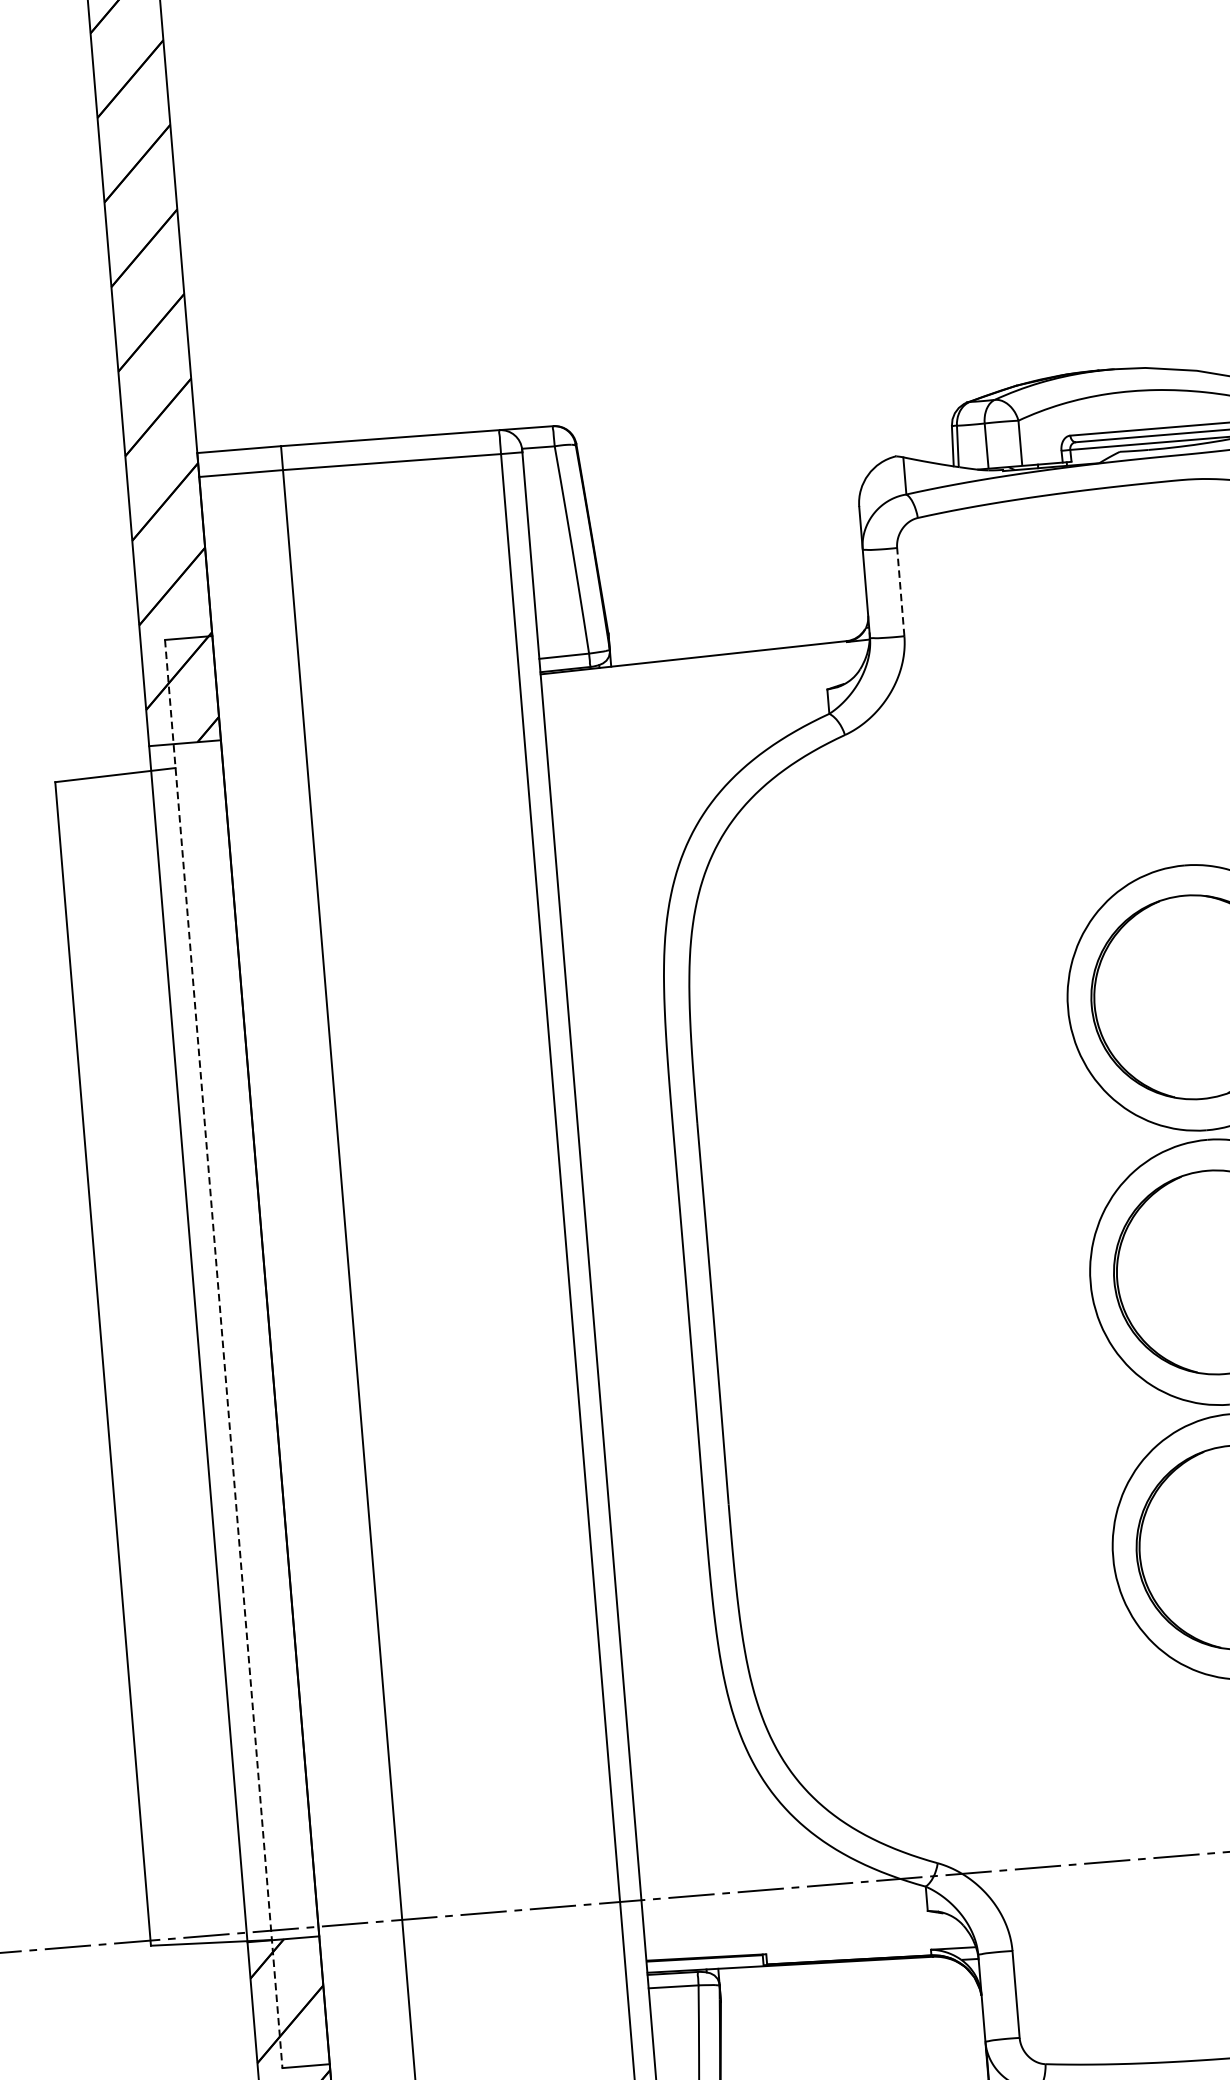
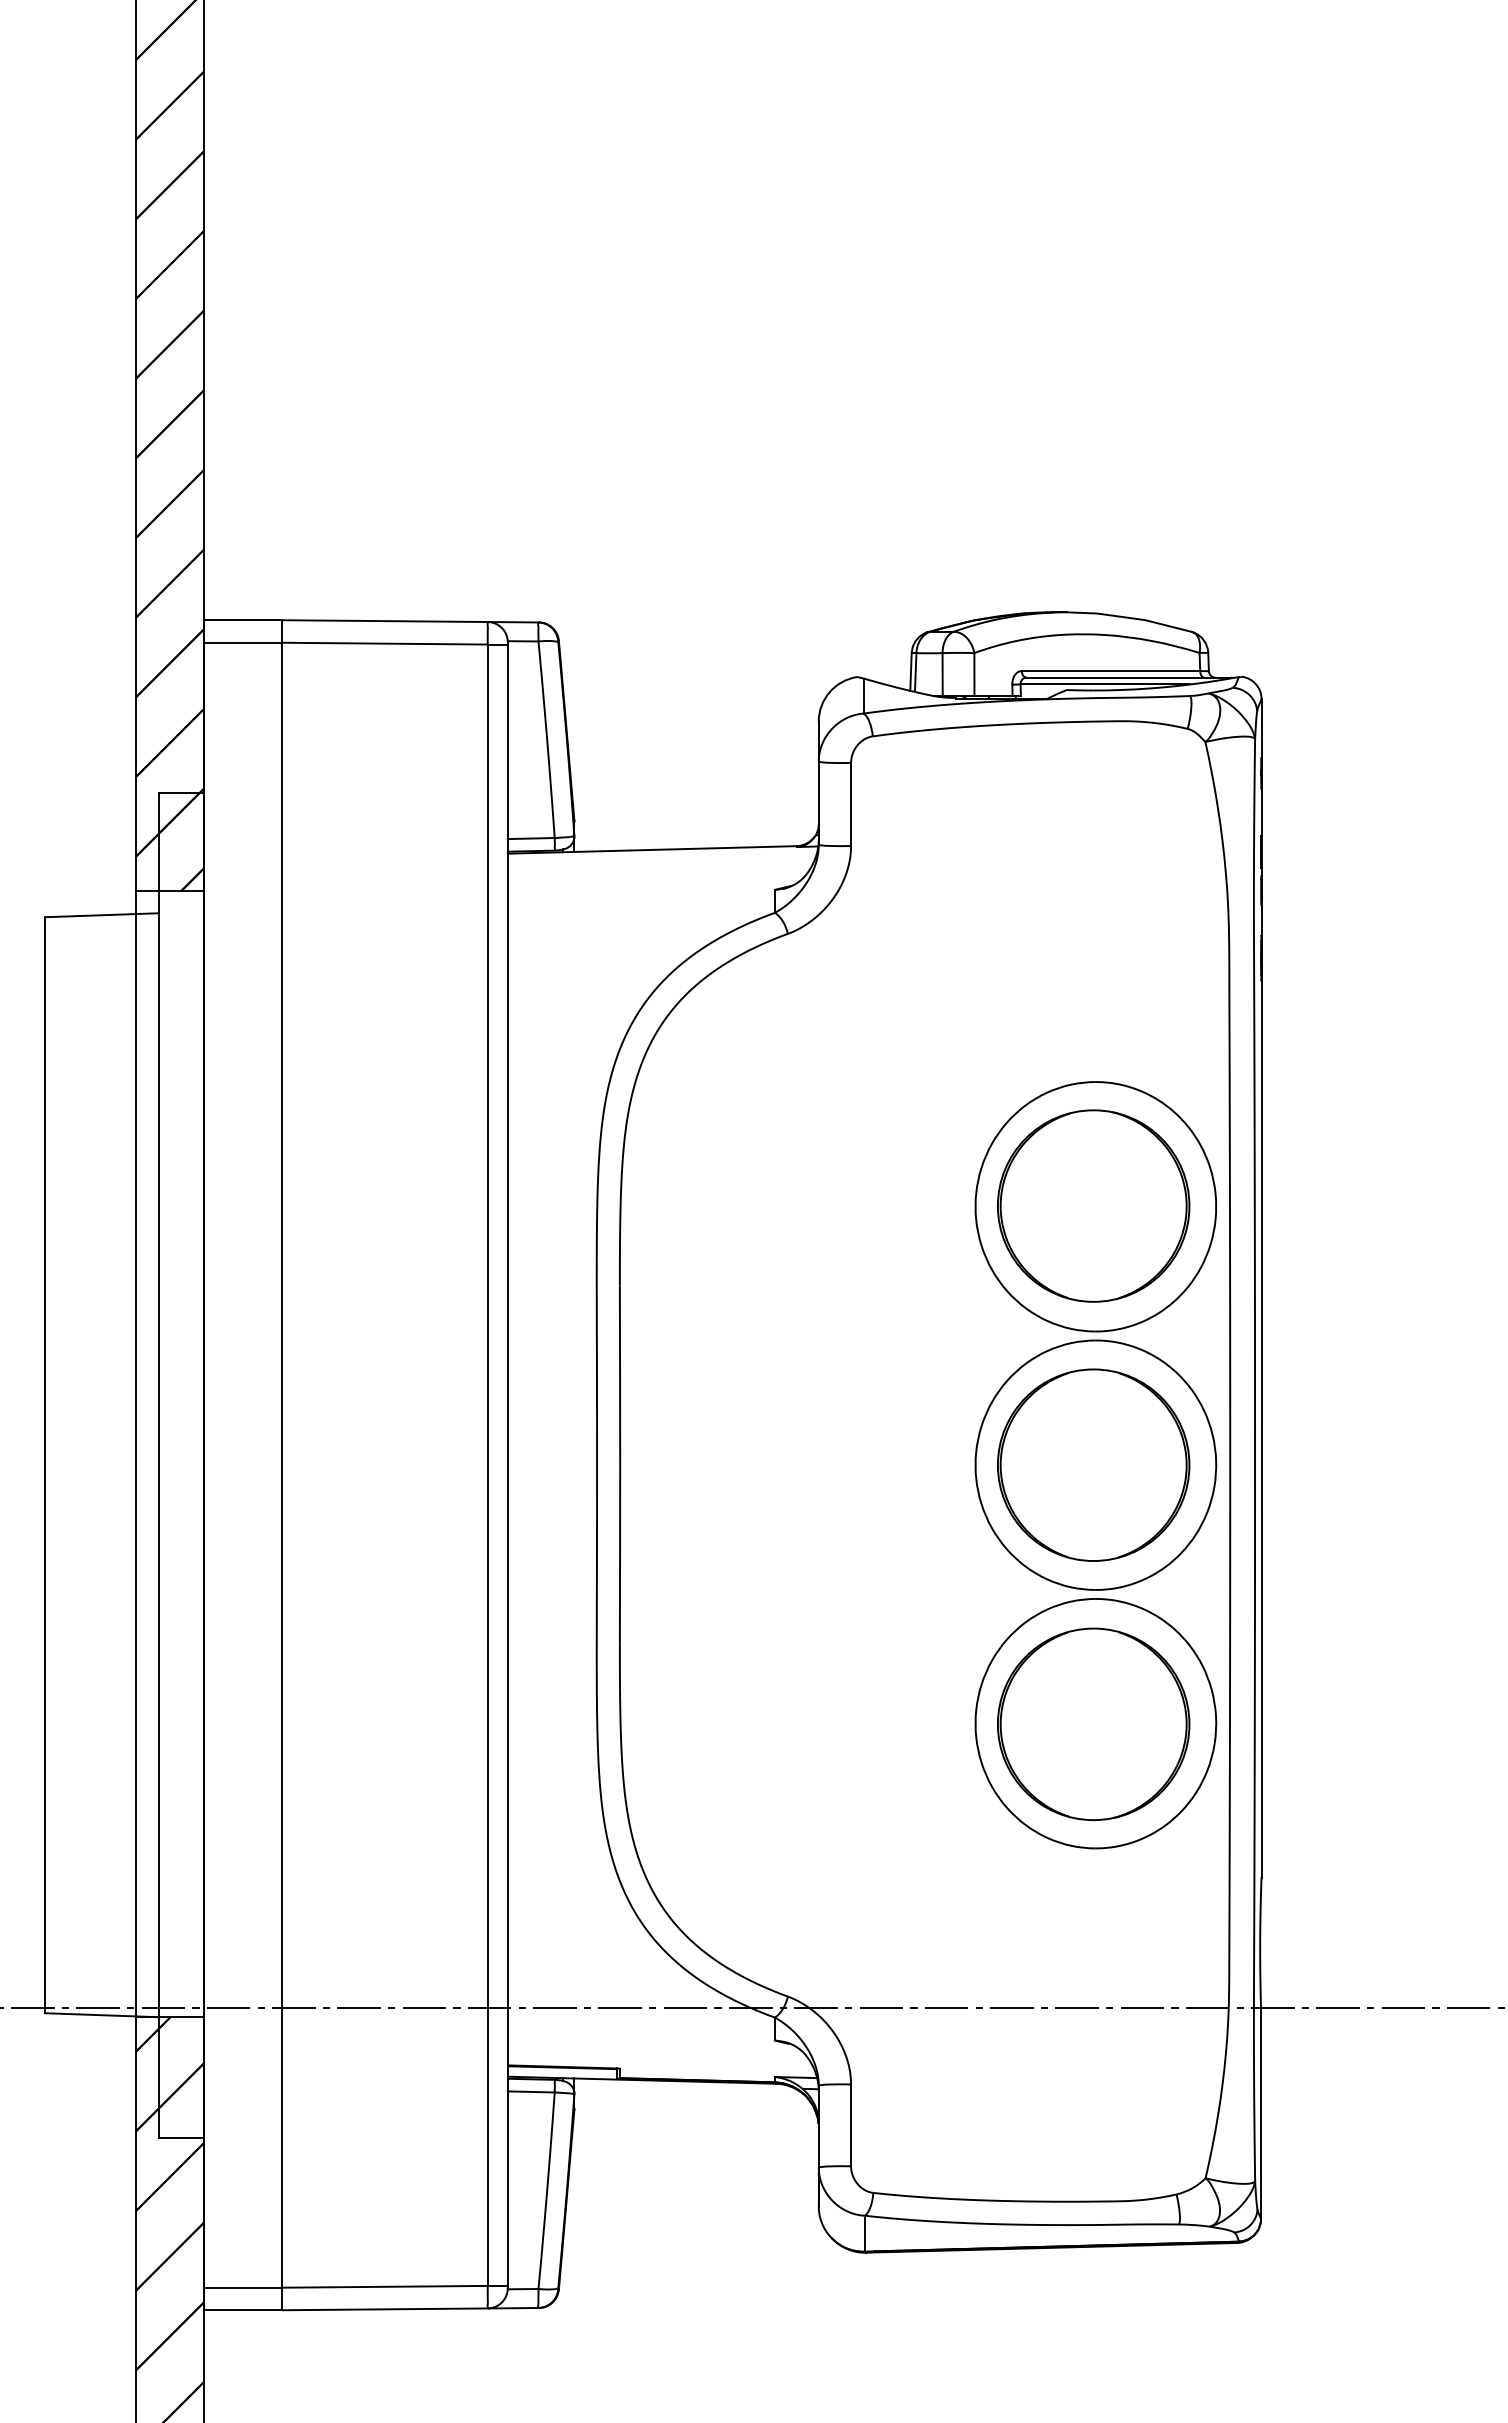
line: (901, 592) -> (851, 804), dashed -> solid
line: (224, 1354) -> (159, 1465), dashed -> solid

